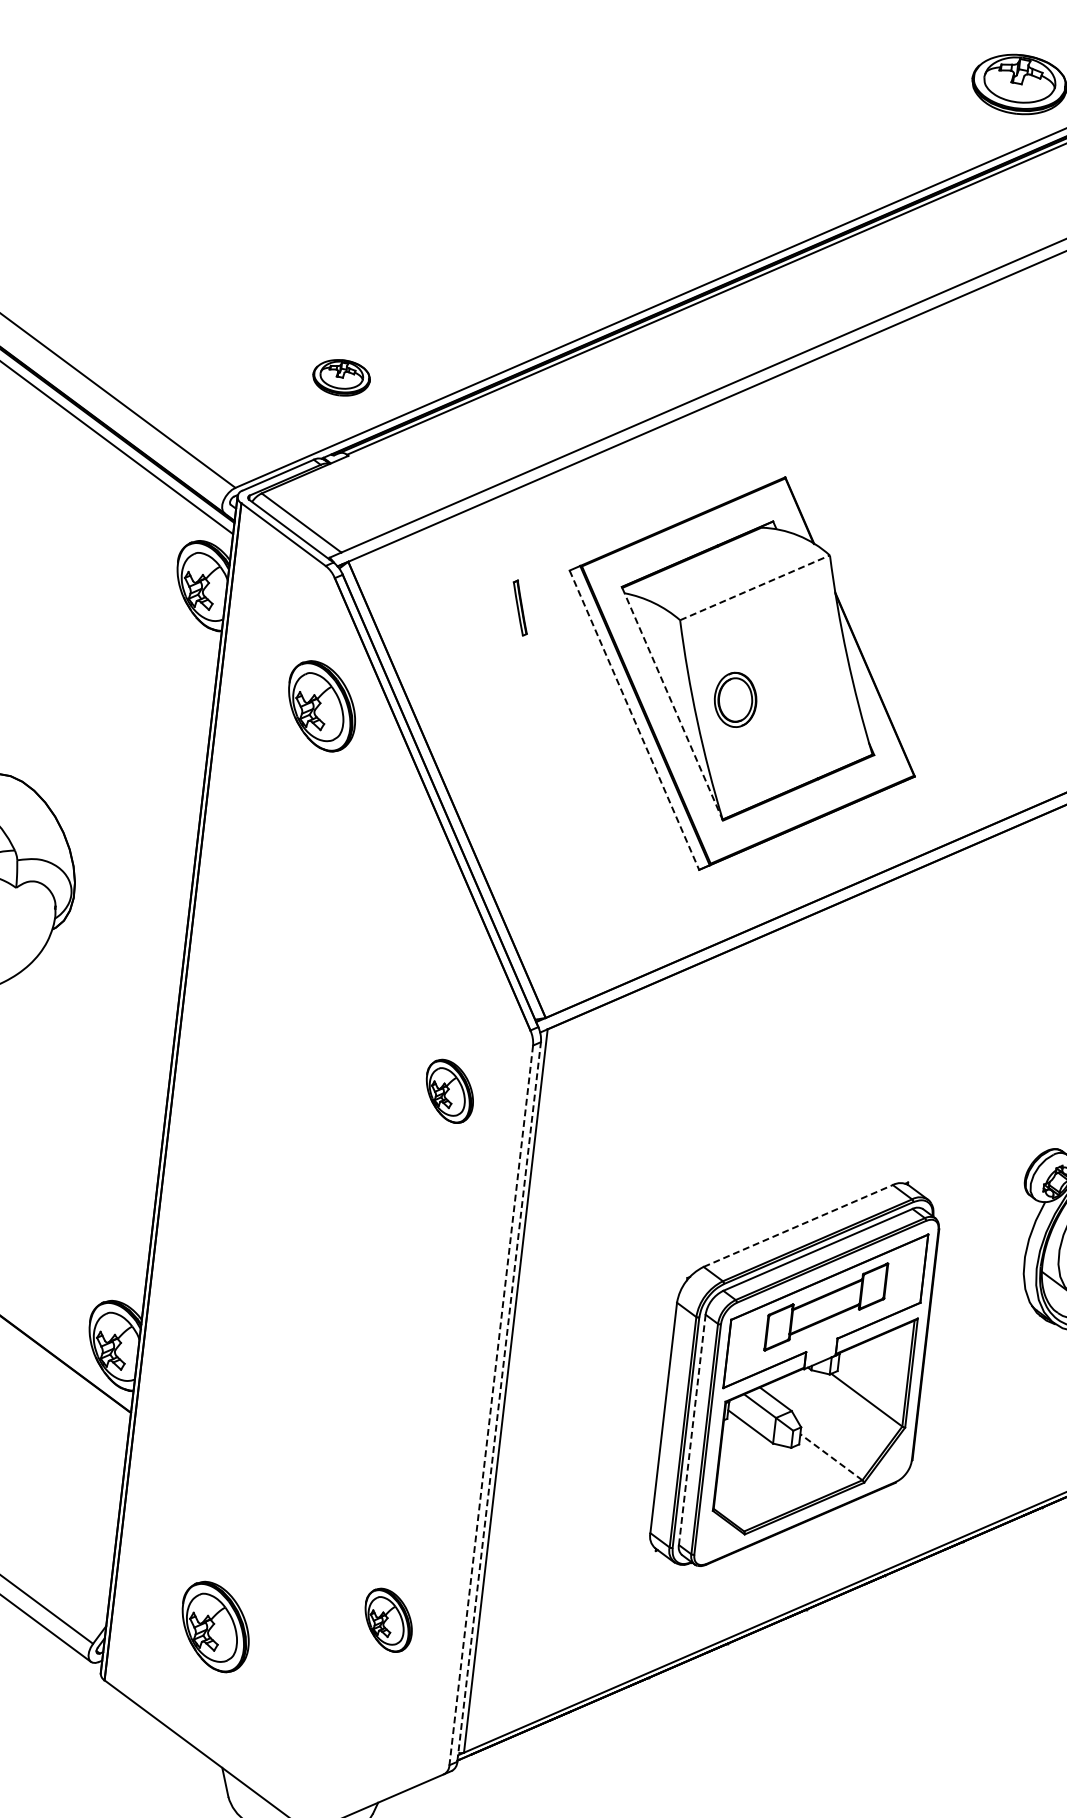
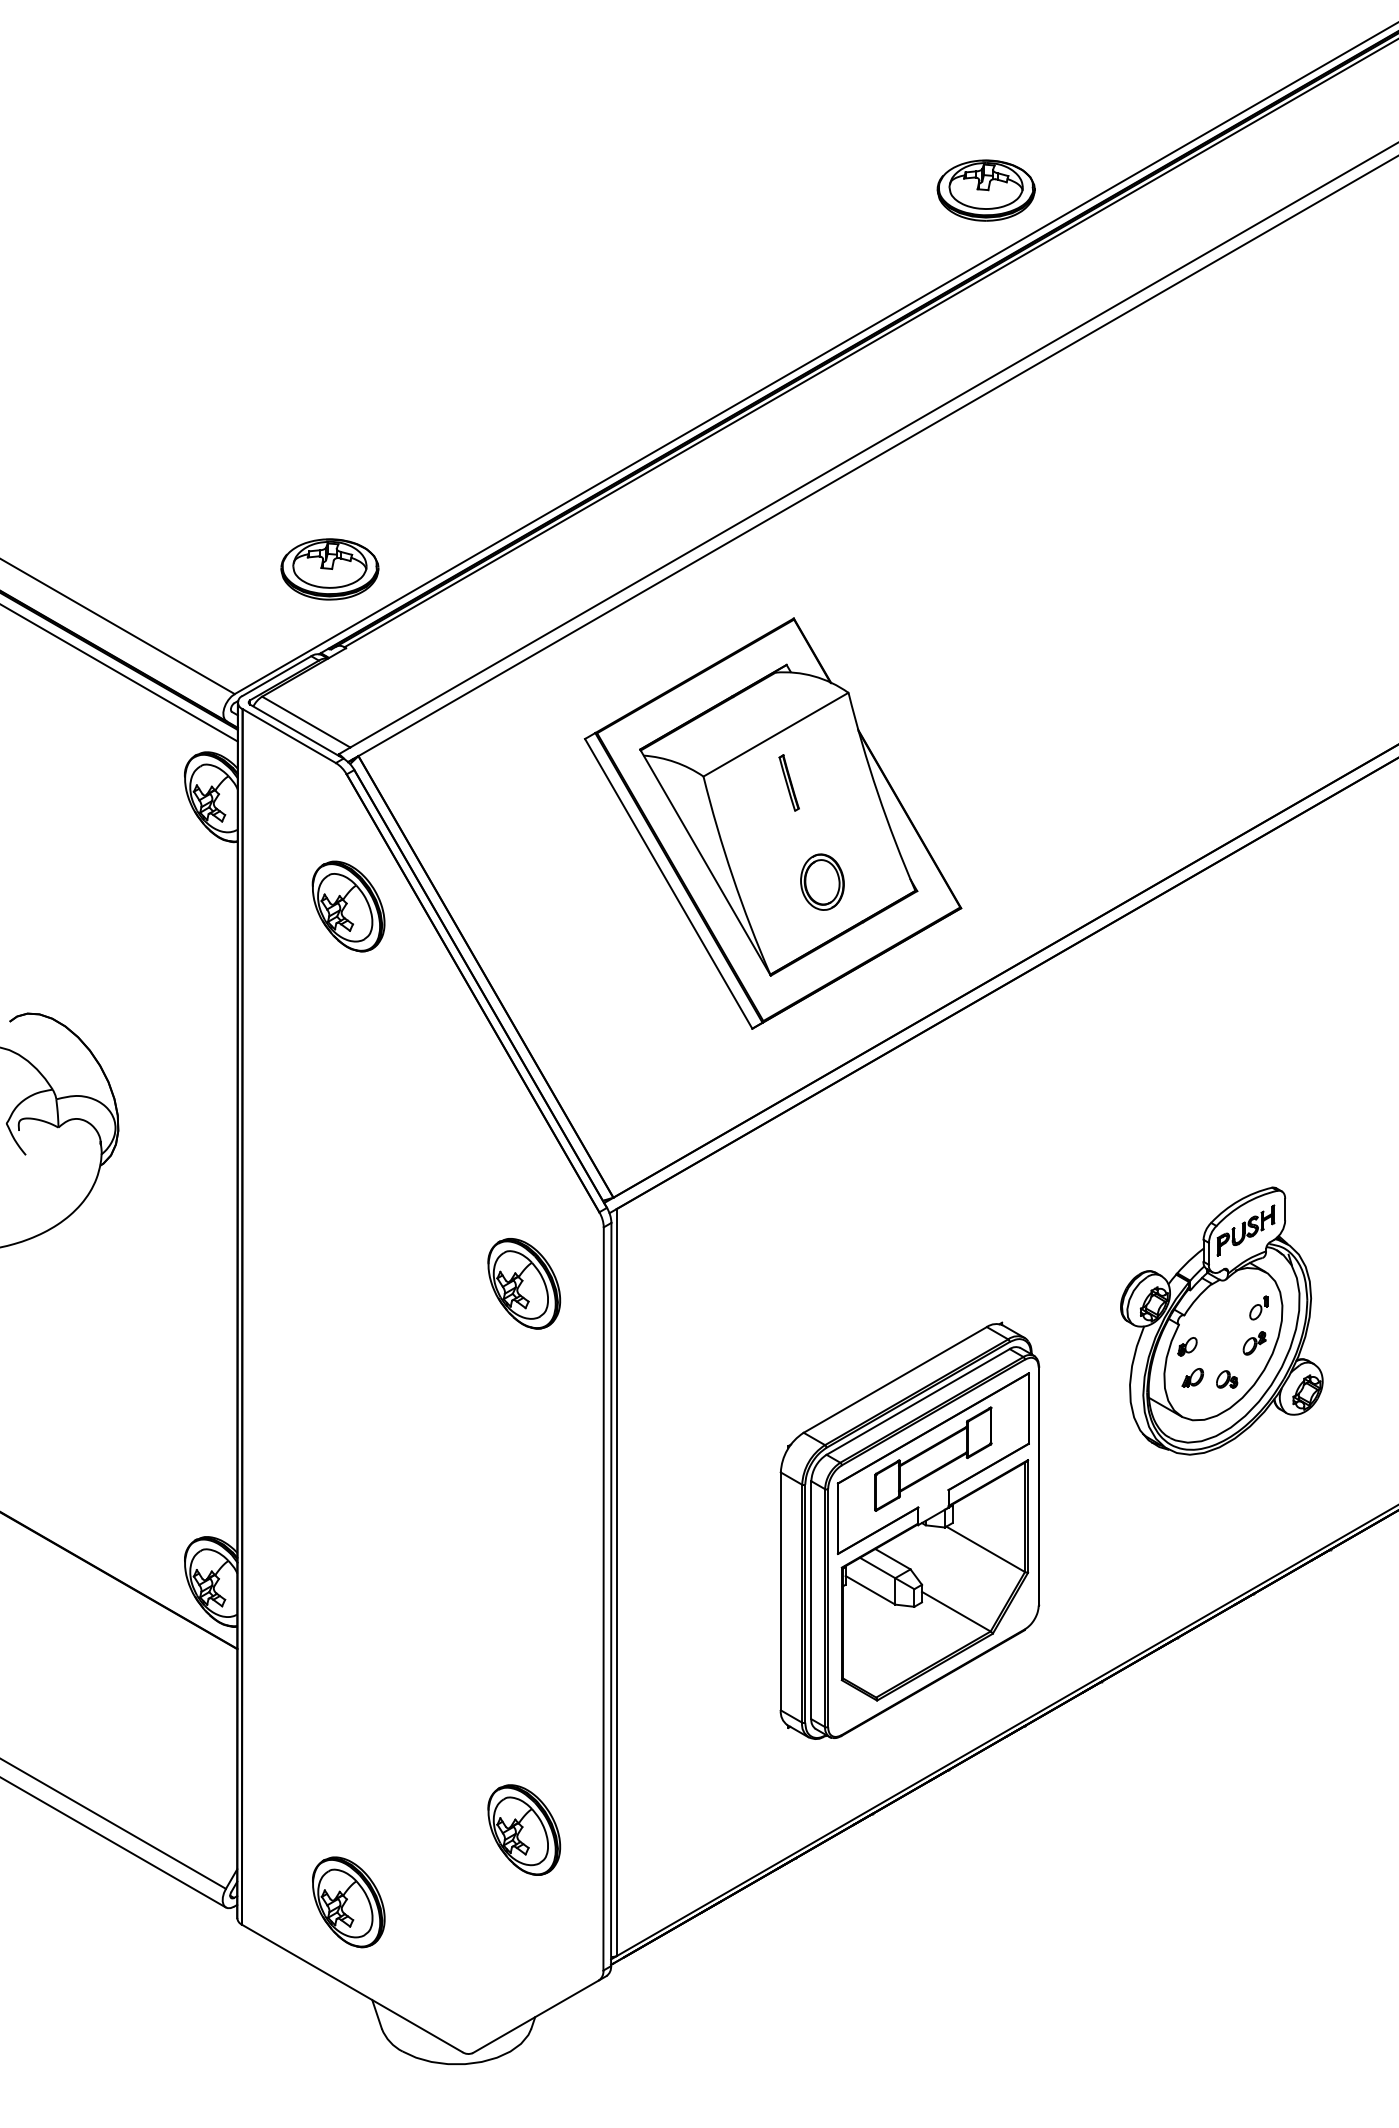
part: (341, 377) -> (329, 569), size x1.67
line: (755, 587) -> (776, 734), dashed -> solid
part: (519, 607) -> (788, 782), moved
part: (735, 699) -> (822, 881), moved
line: (672, 703) -> (705, 862), dashed -> solid
line: (634, 720) -> (668, 884), dashed -> solid
part: (450, 1091) -> (524, 1283), size x1.43
line: (798, 1225) -> (895, 1379), dashed -> solid
line: (499, 1401) -> (611, 1594), dashed -> solid
line: (491, 1404) -> (603, 1598), dashed -> solid
line: (692, 1430) -> (811, 1600), dashed -> solid
line: (831, 1457) -> (956, 1611), dashed -> solid
part: (388, 1619) -> (524, 1829), size x1.43
part: (215, 1627) -> (348, 1902), moved

